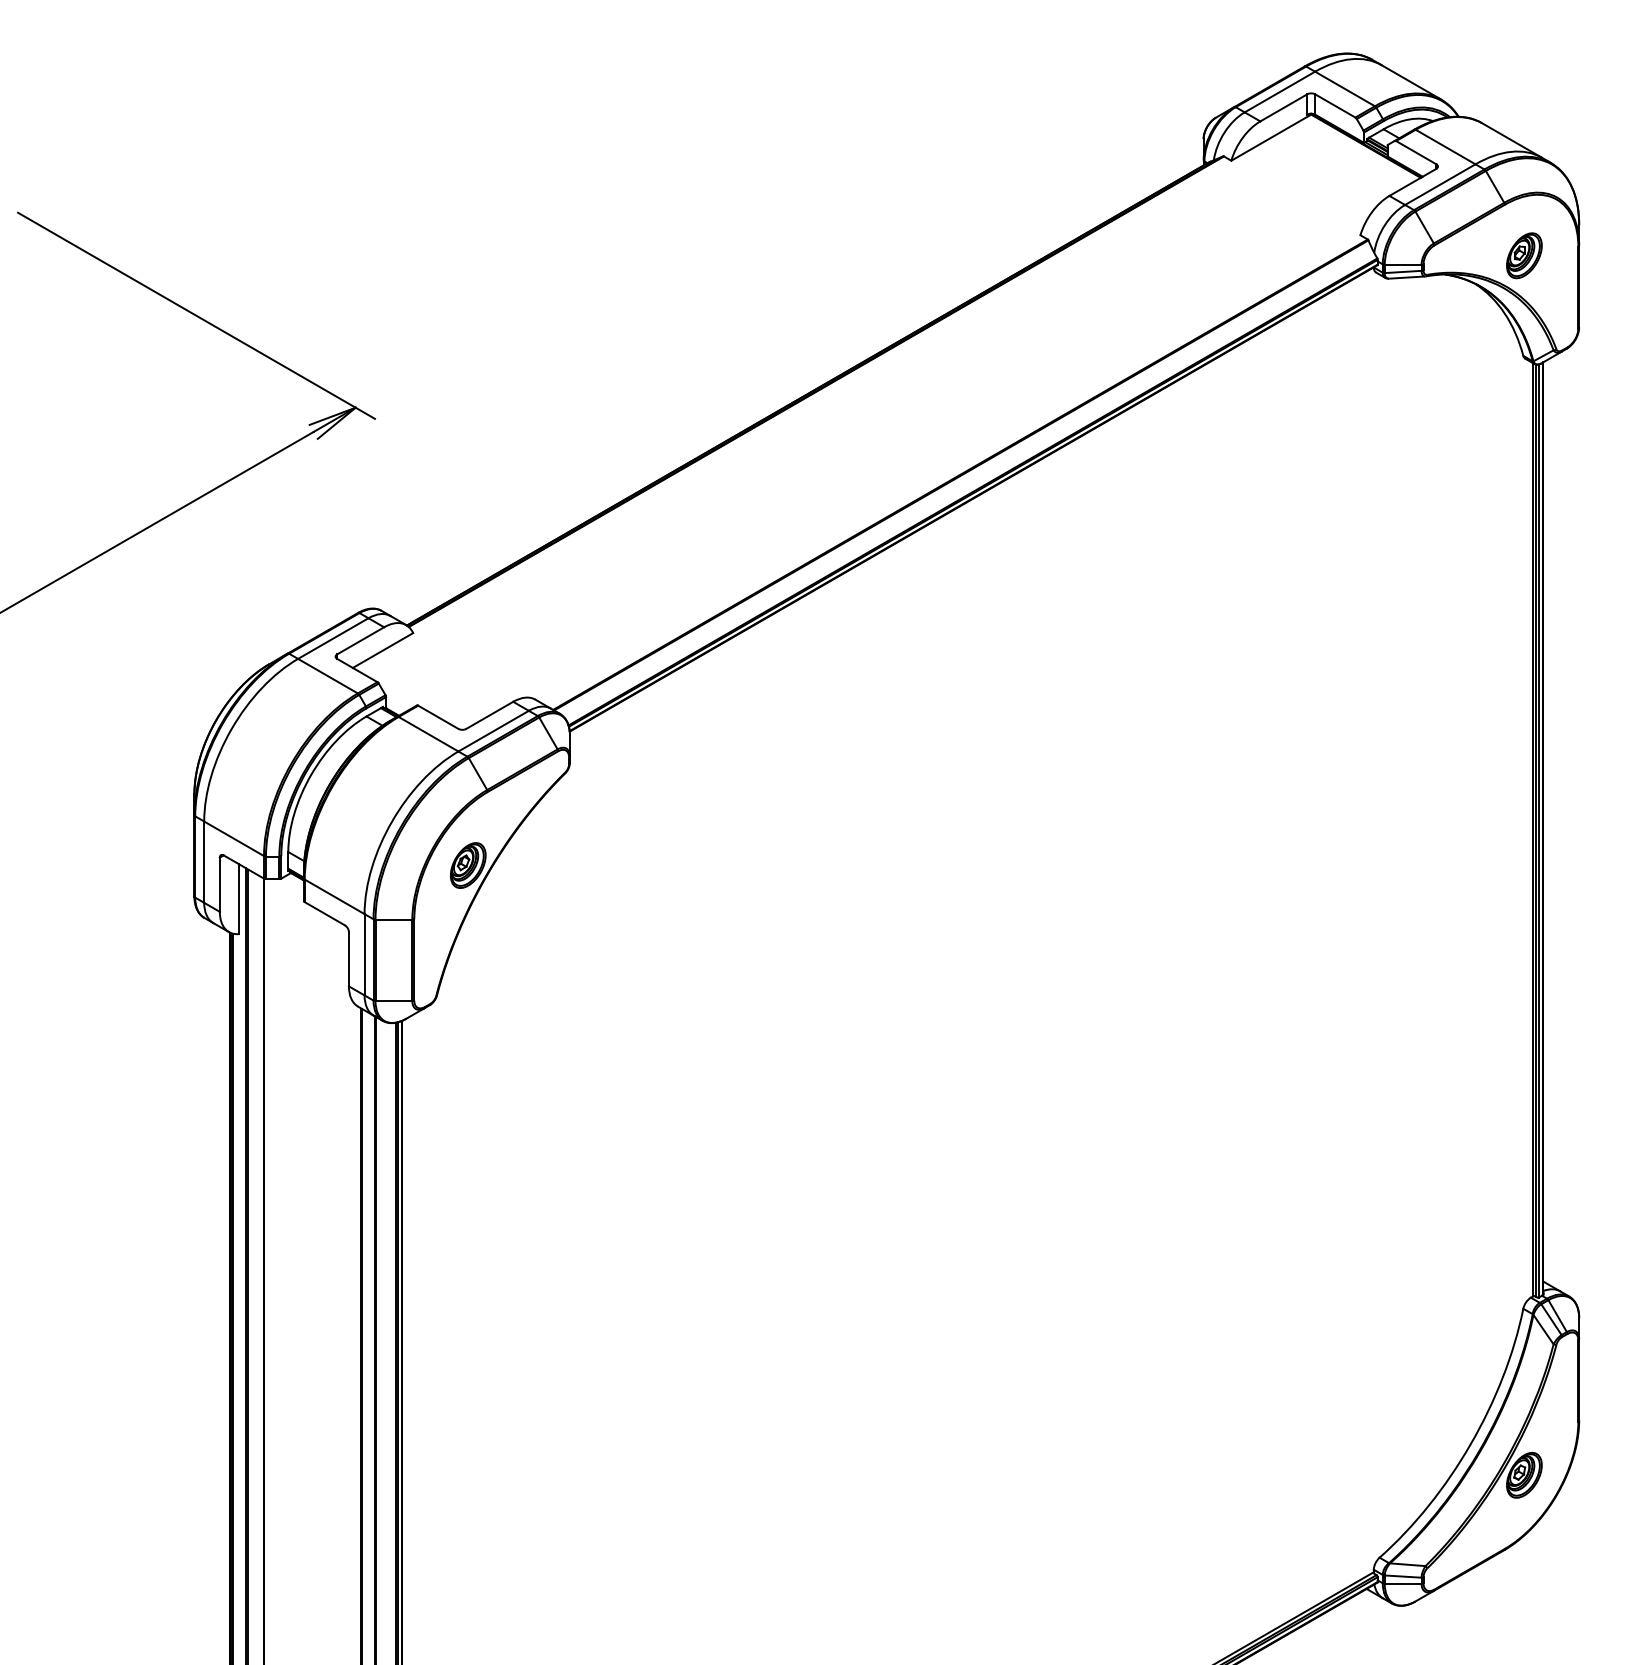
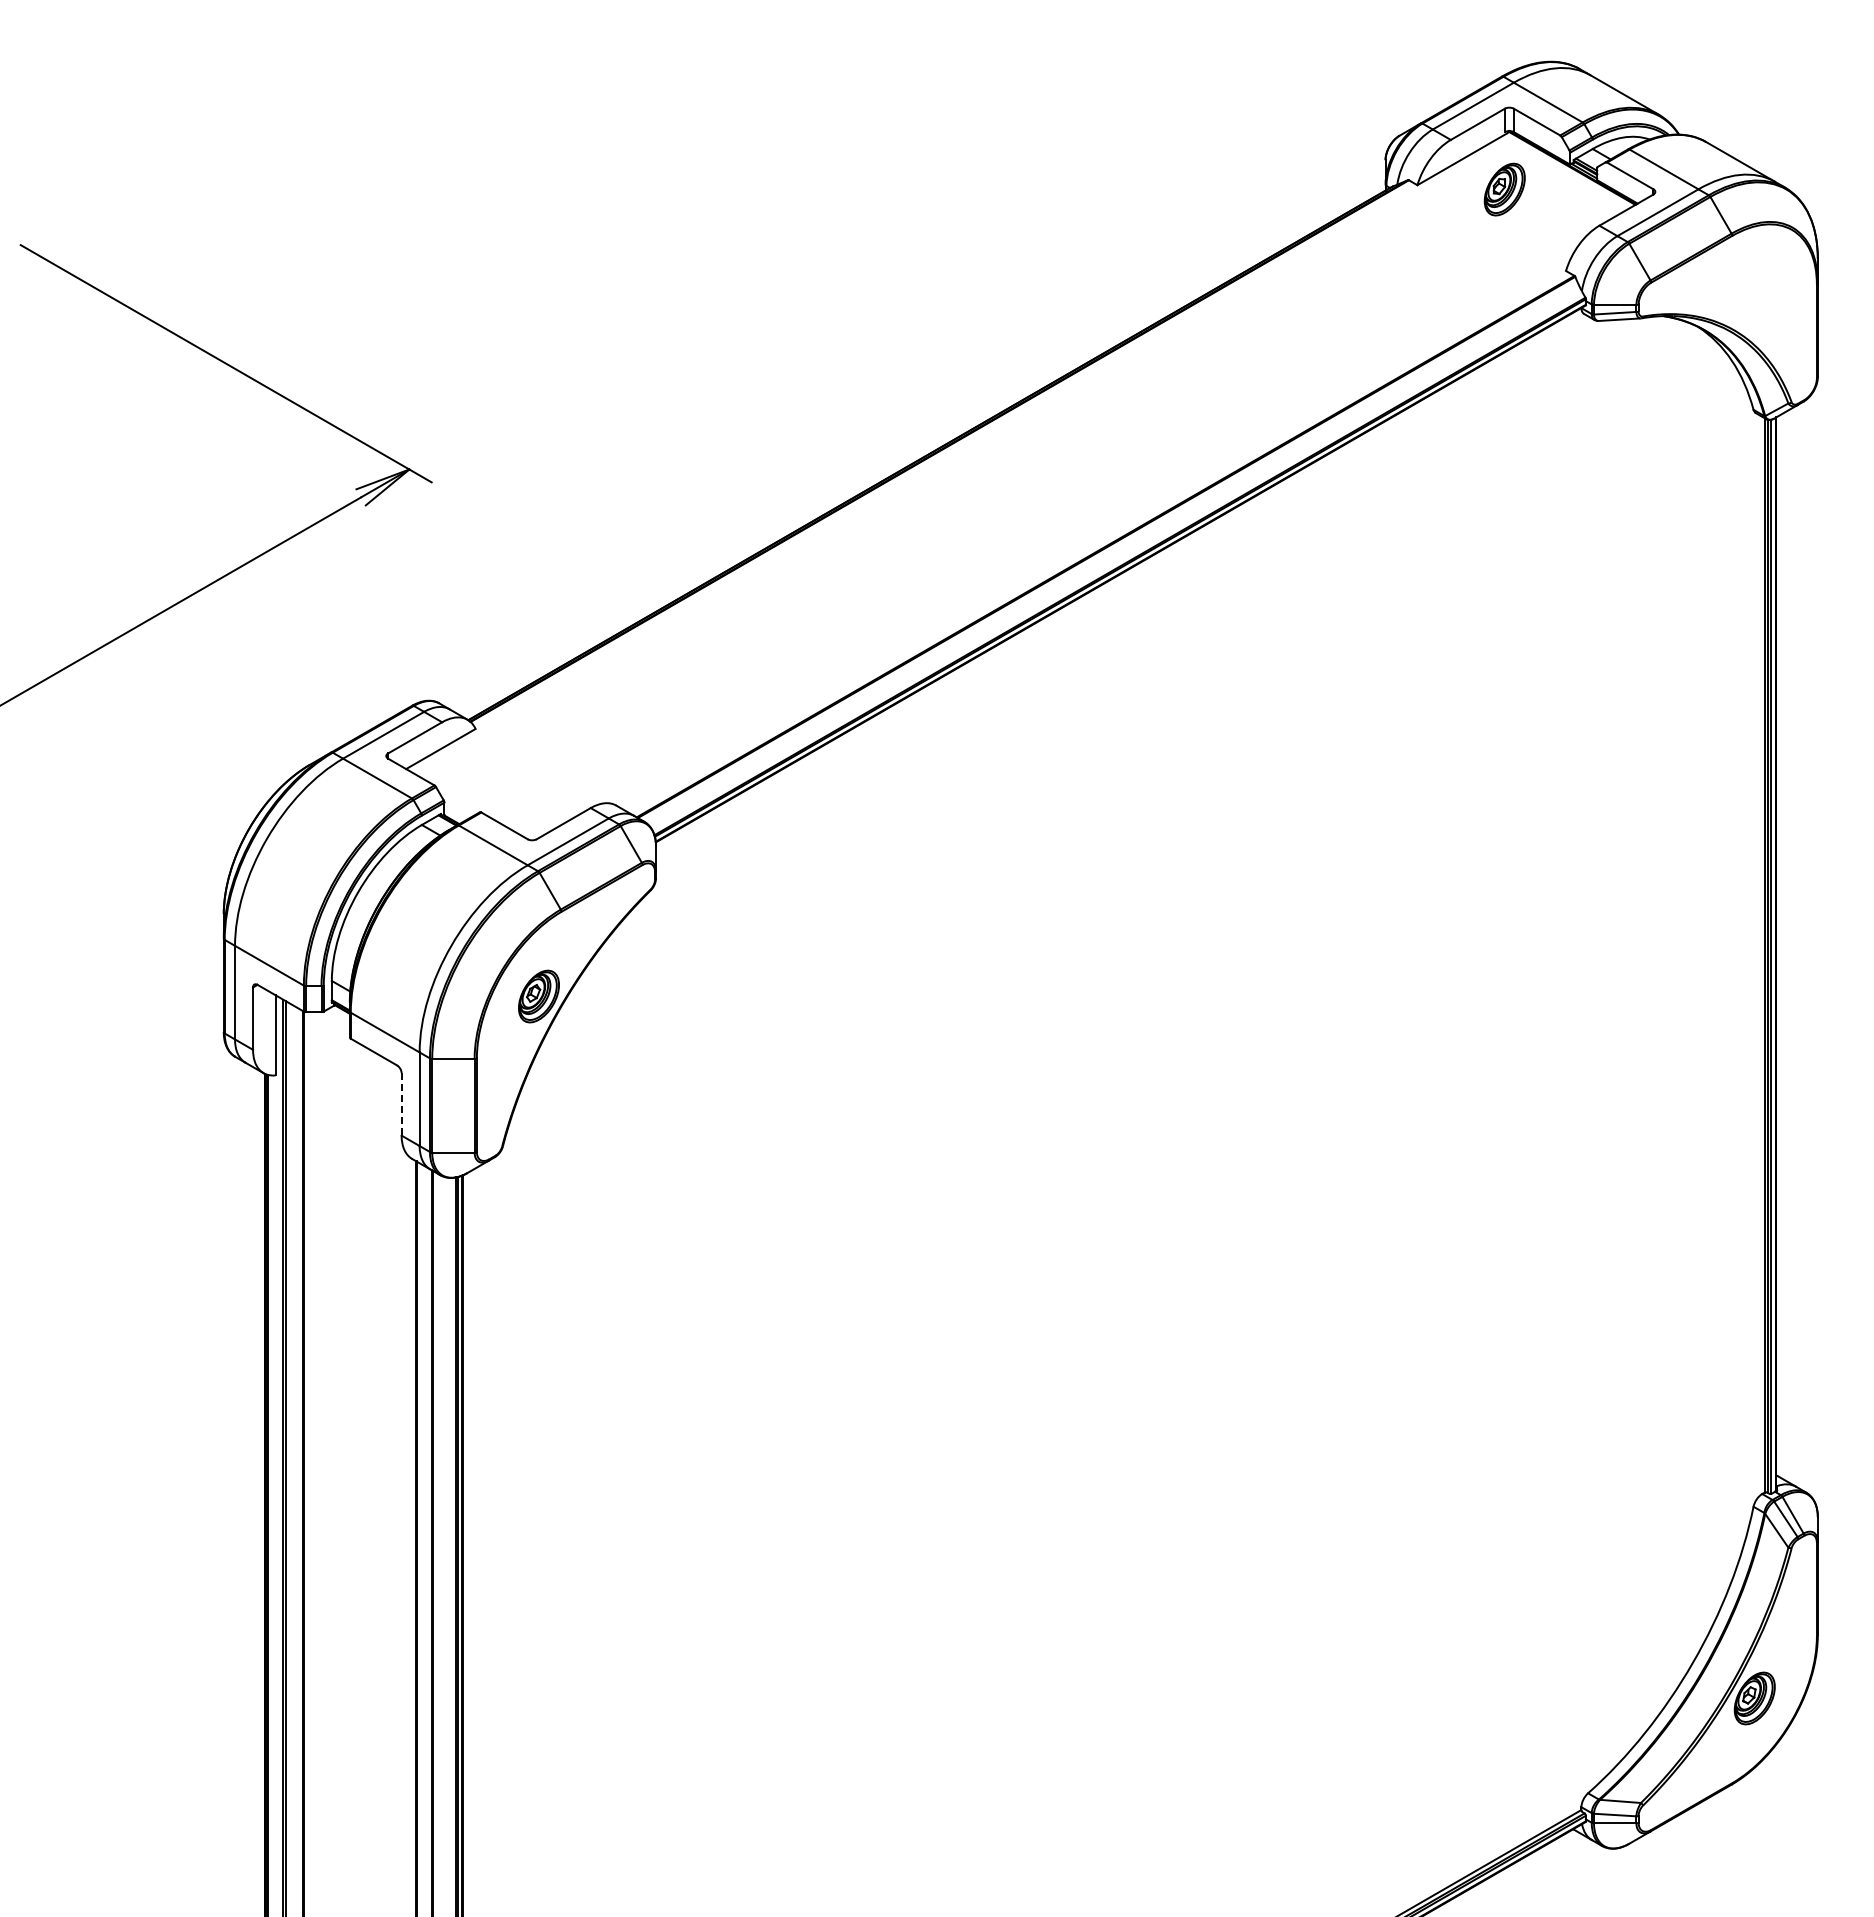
part: (1524, 255) -> (1504, 189), moved
line: (348, 959) -> (401, 1104), solid -> dashed

